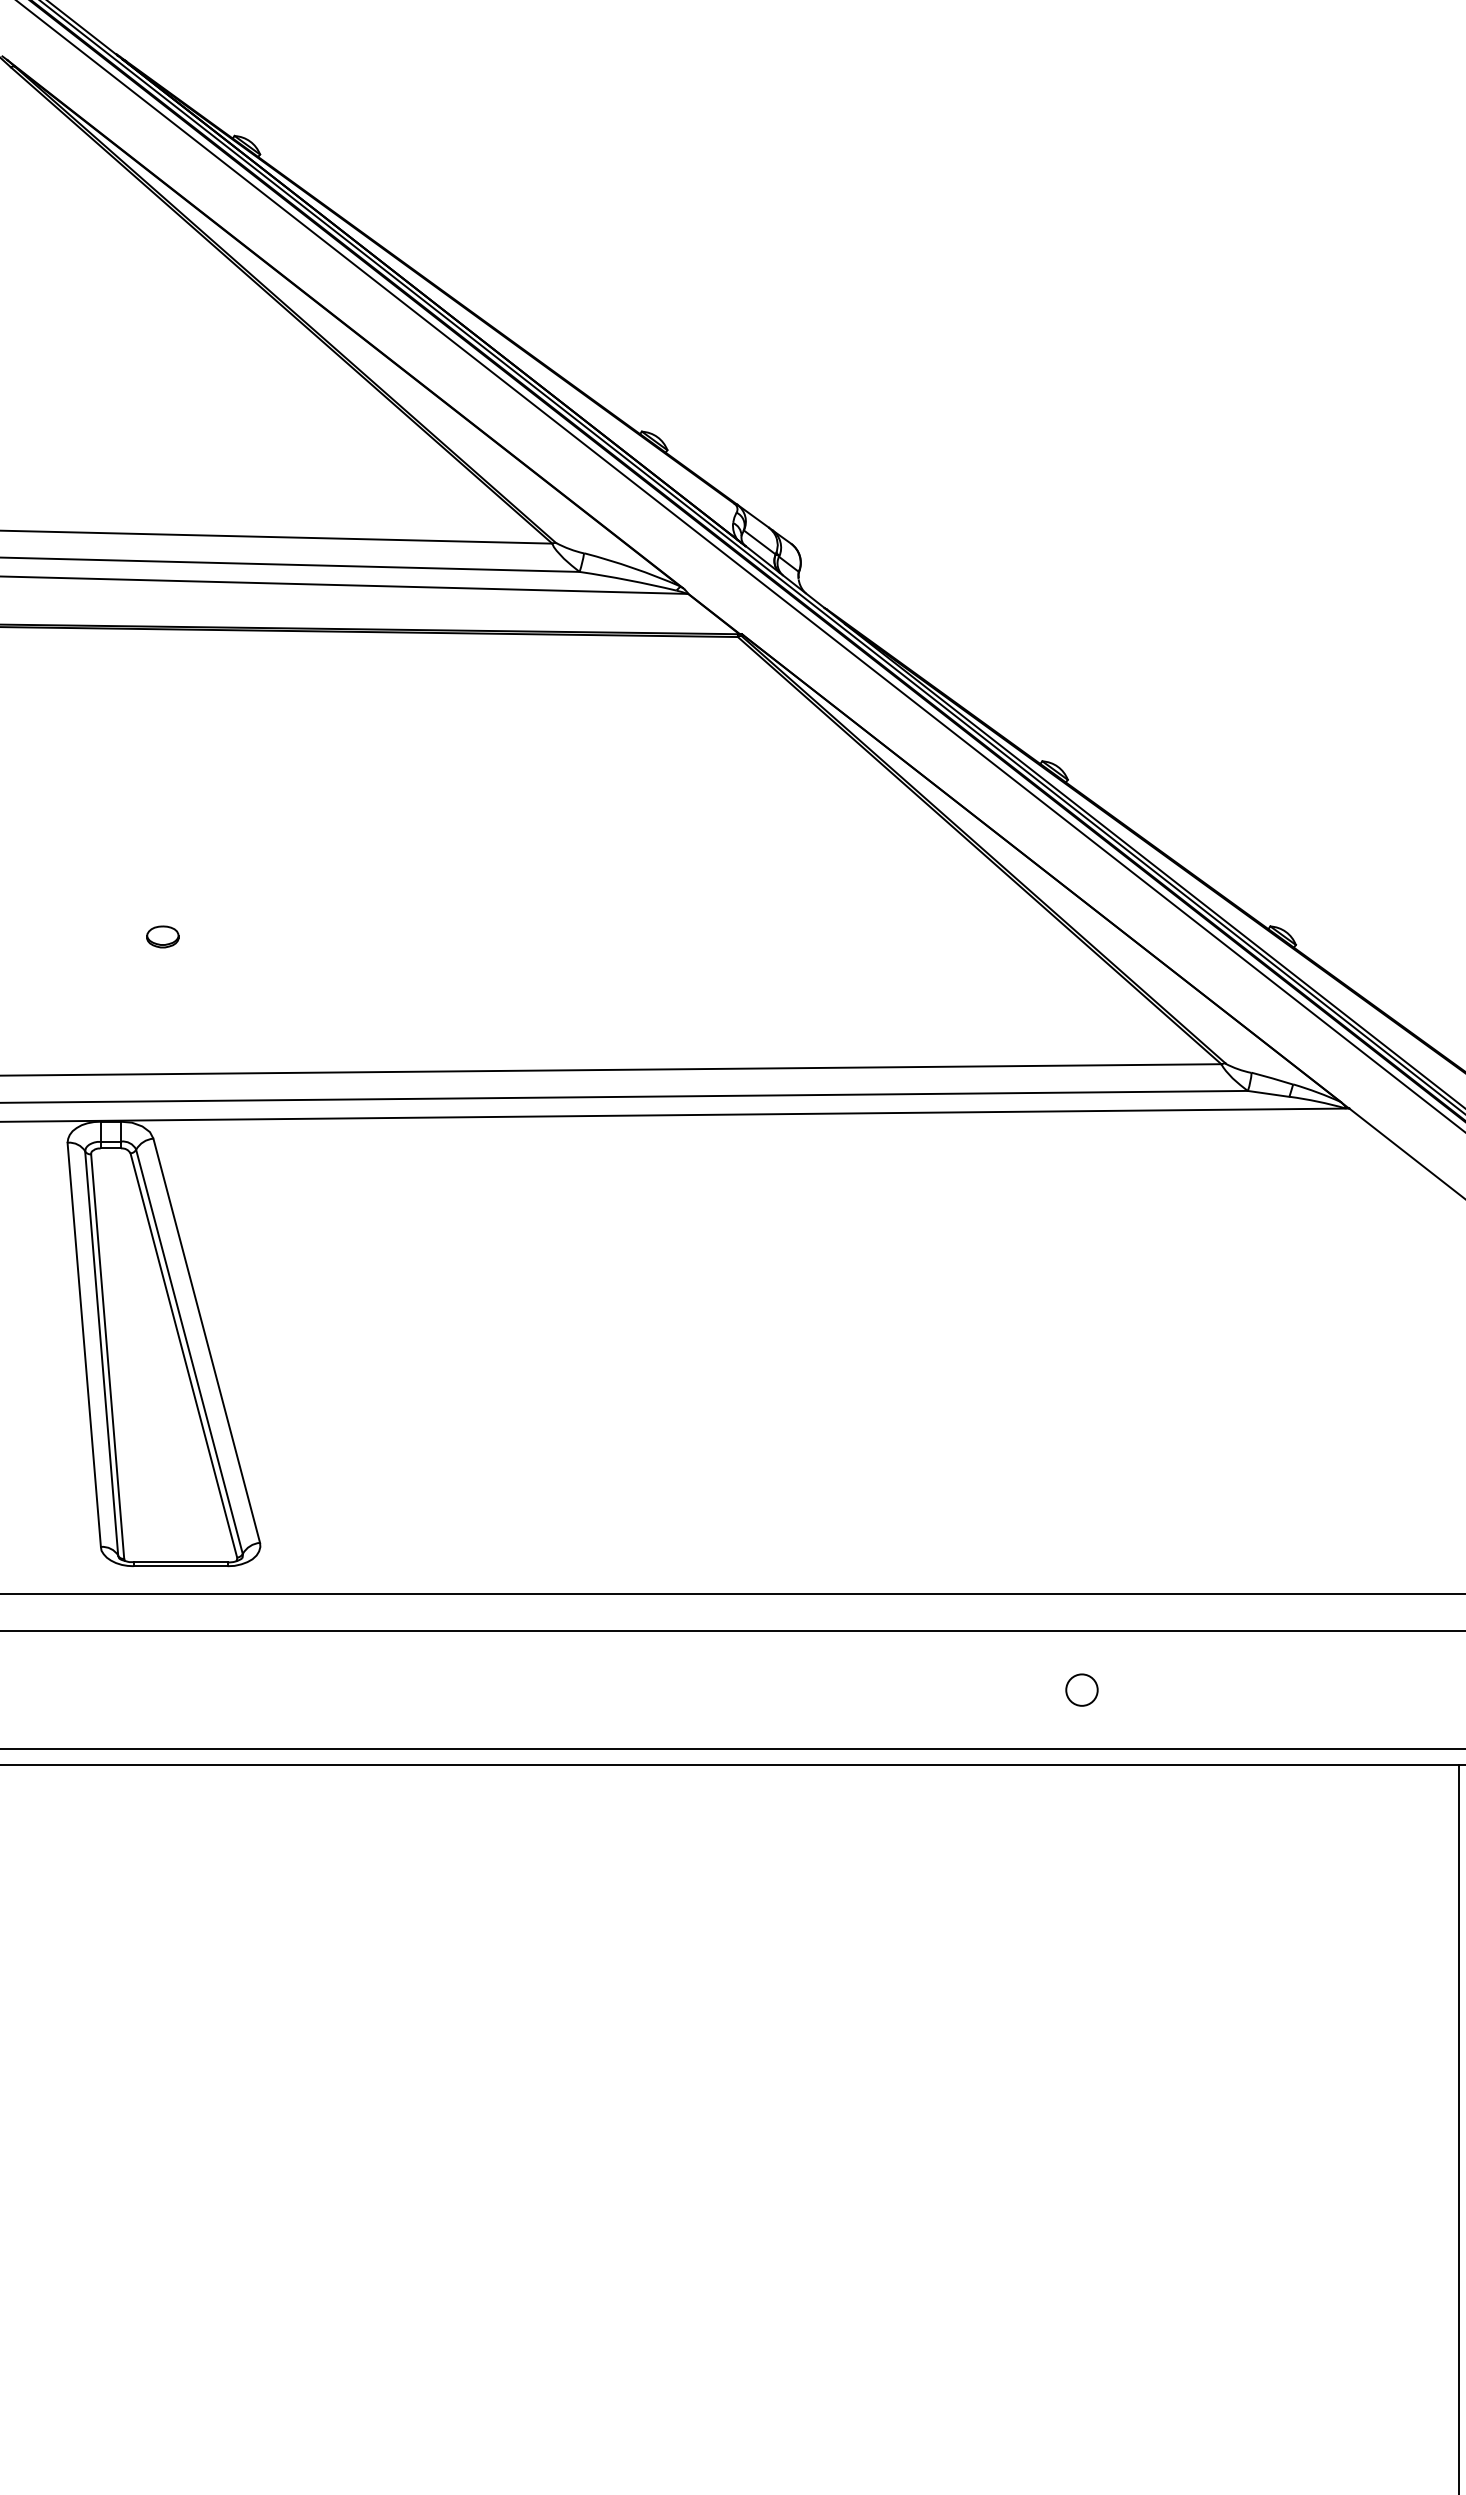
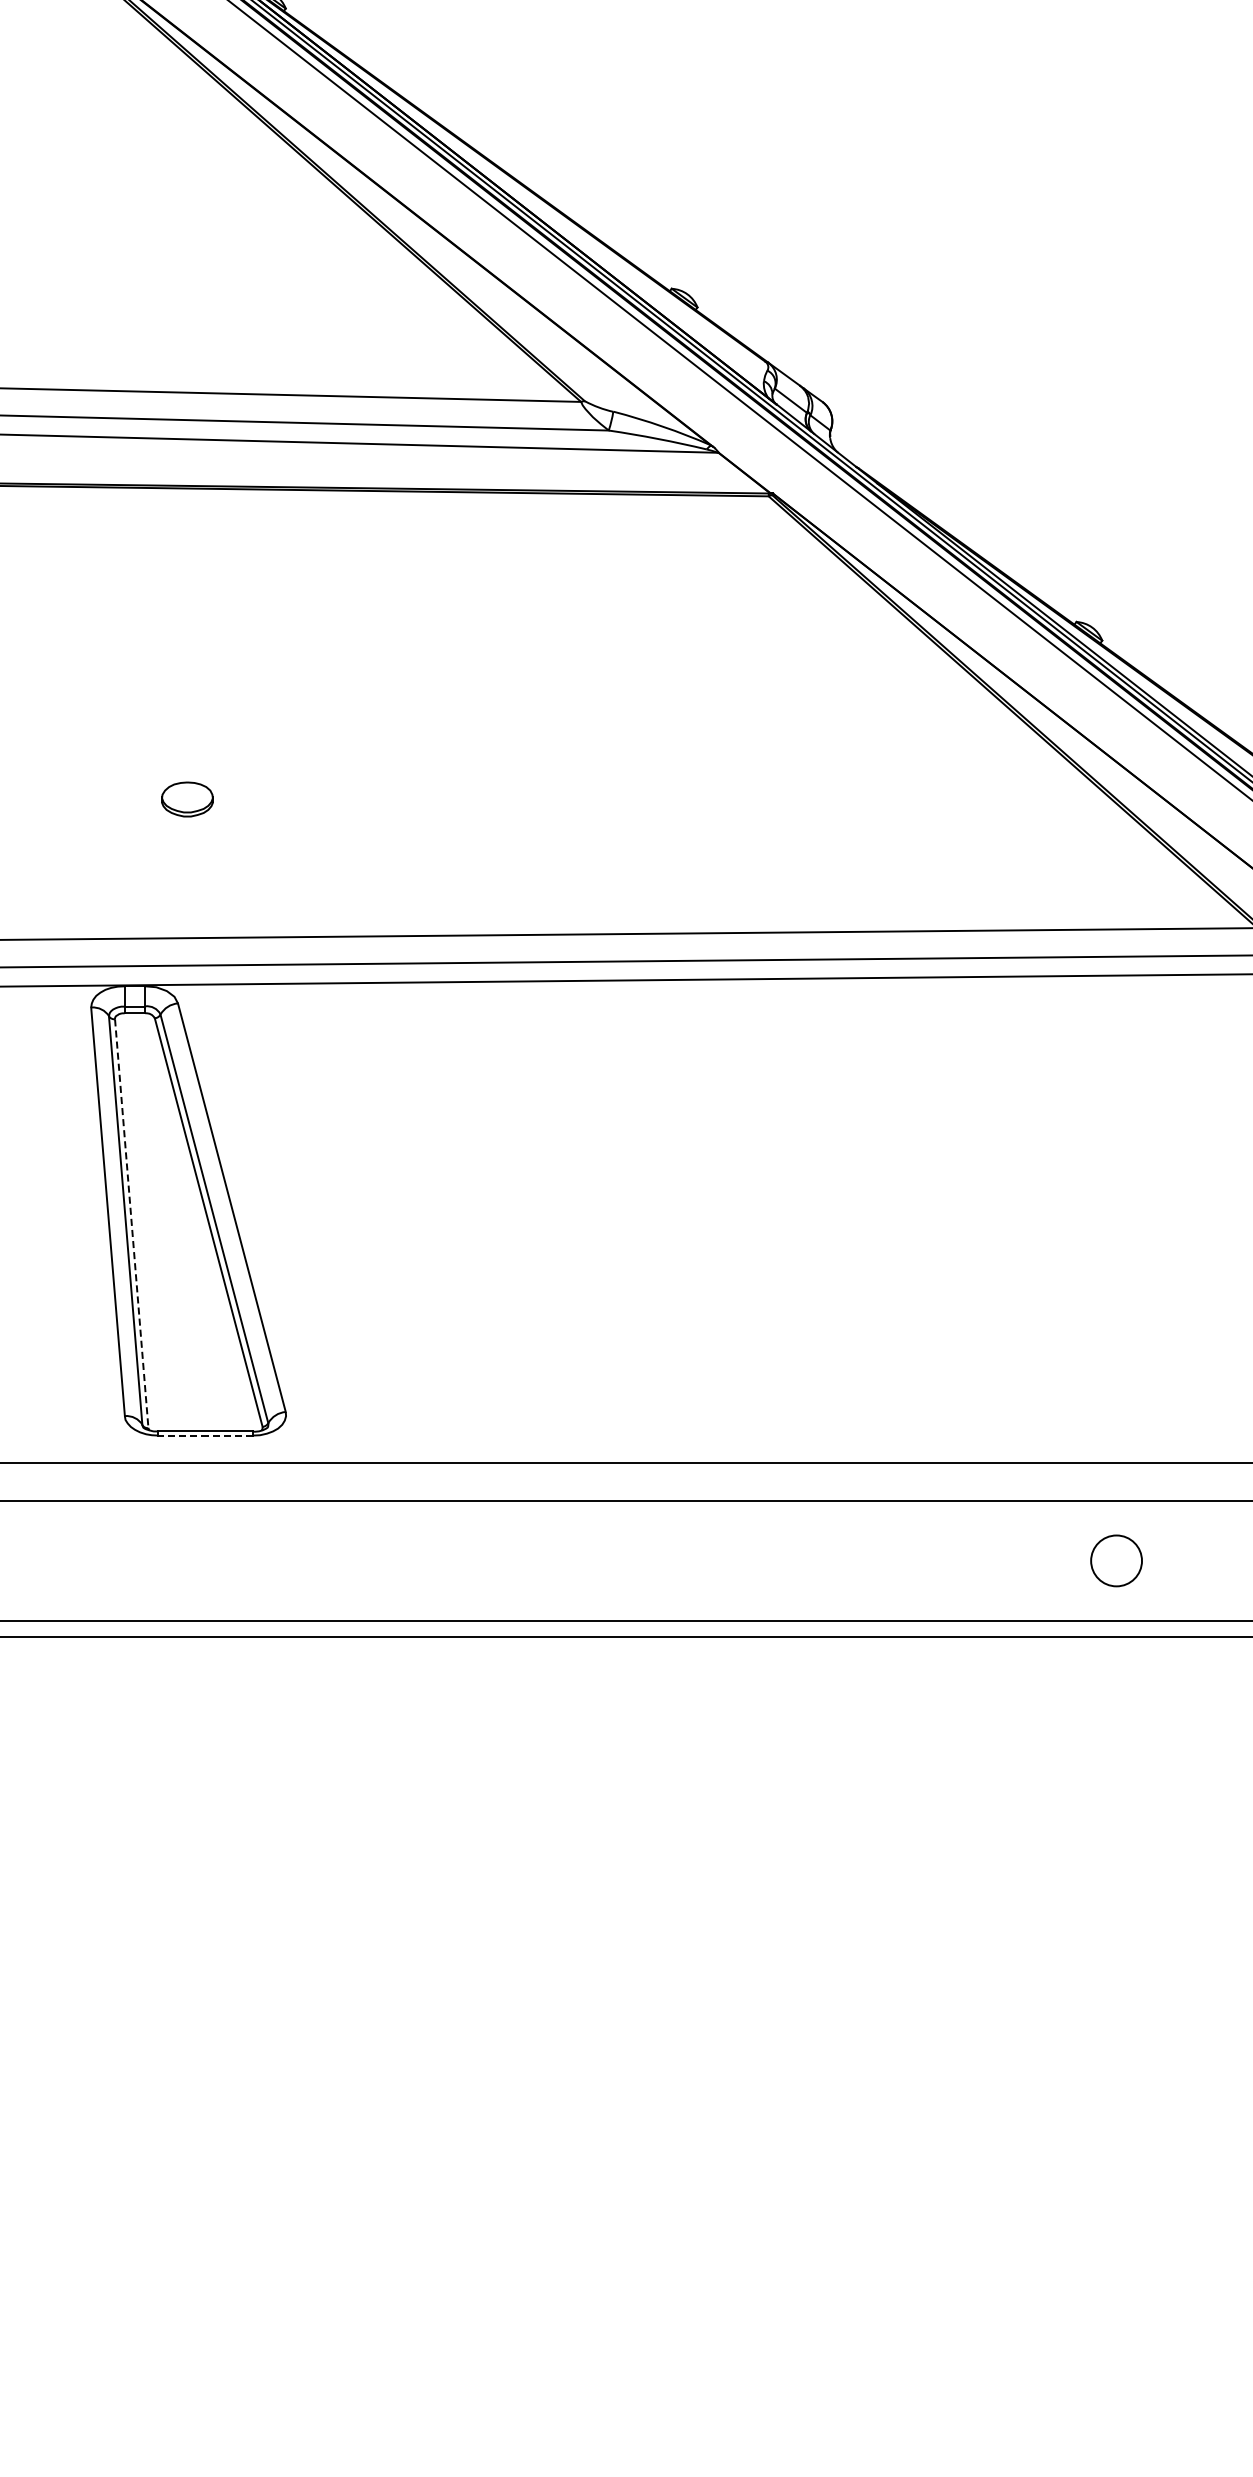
part: (162, 936) -> (187, 799), size x1.6
line: (107, 1356) -> (131, 1223), solid -> dashed
line: (180, 1566) -> (205, 1435), solid -> dashed
circle: (1081, 1689) -> (1116, 1560), size x1.6

